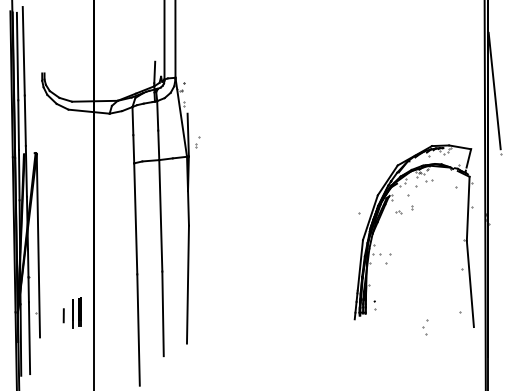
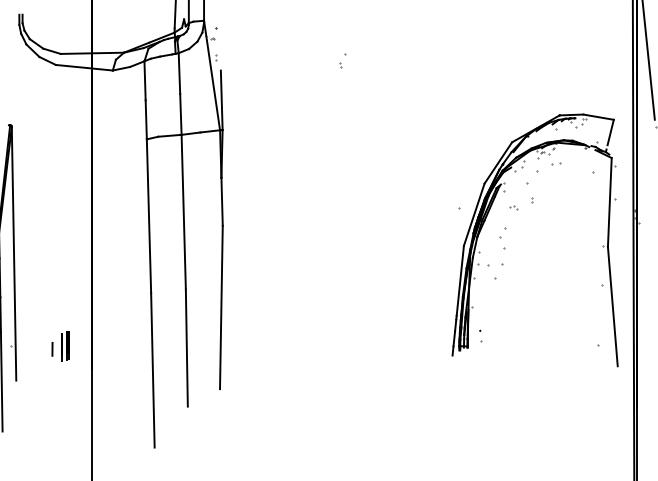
part: (197, 142) -> (342, 60), moved
part: (71, 312) -> (59, 346), size x0.71
part: (425, 327) -> (503, 237), moved

